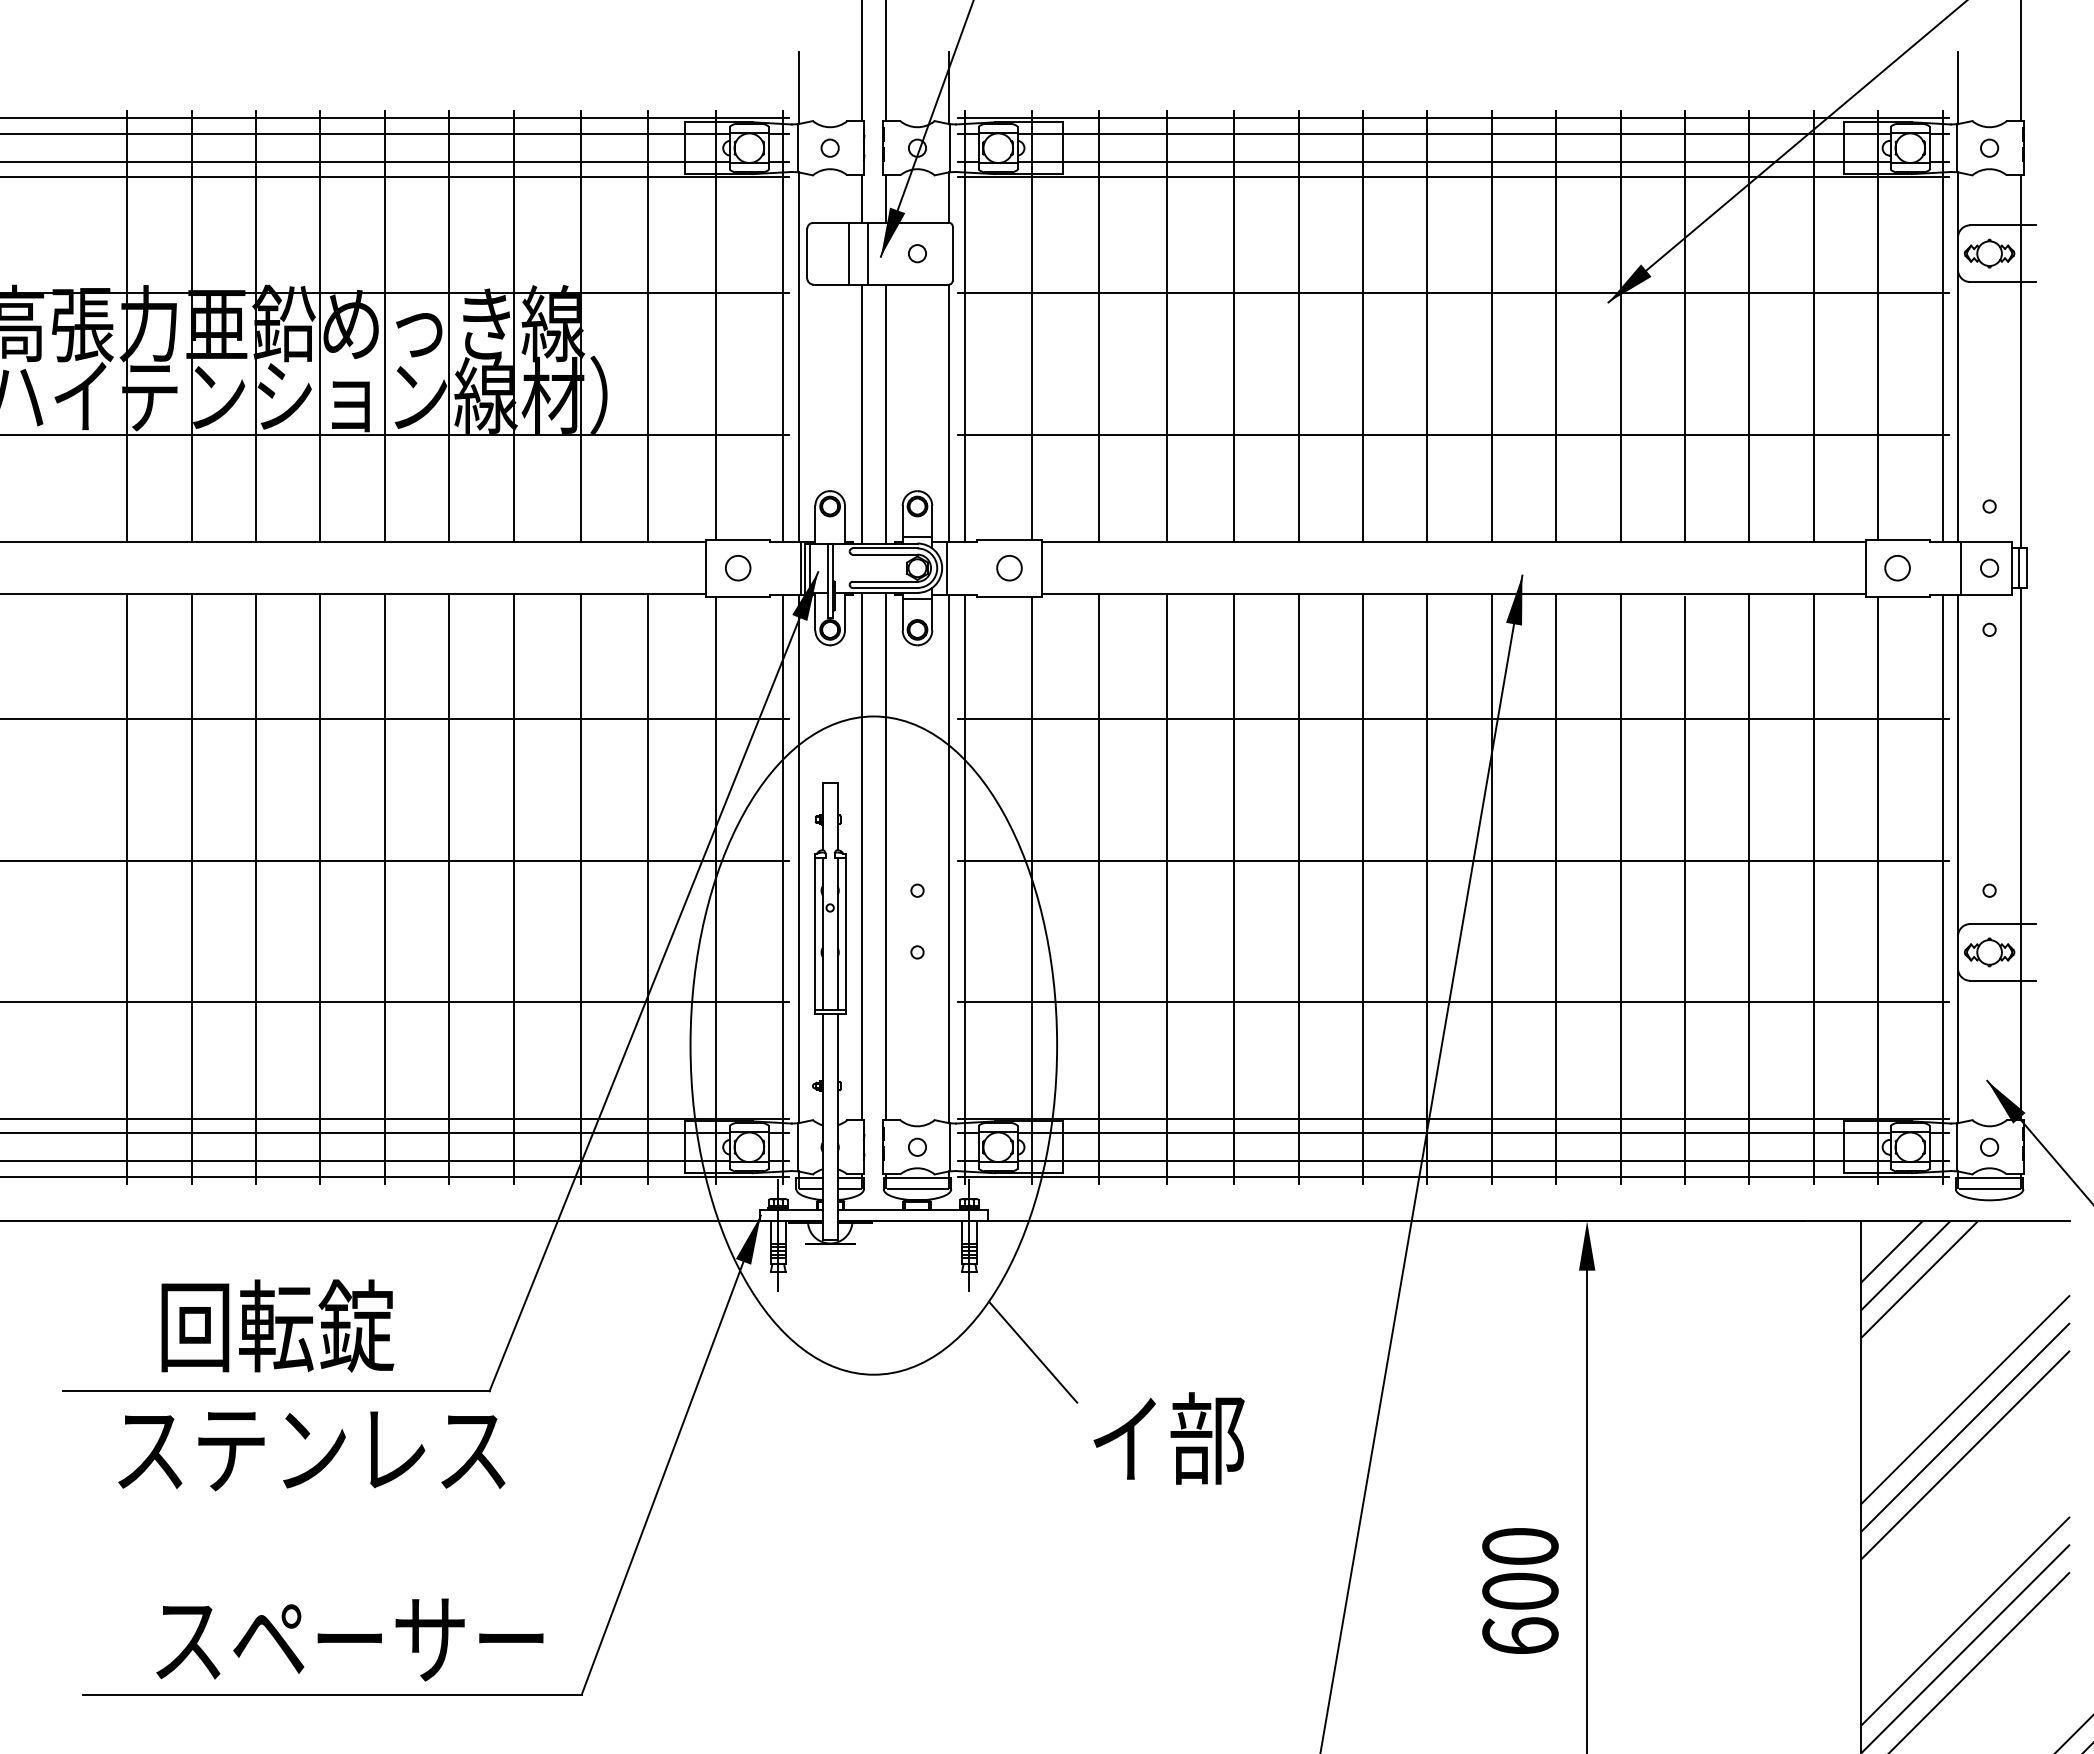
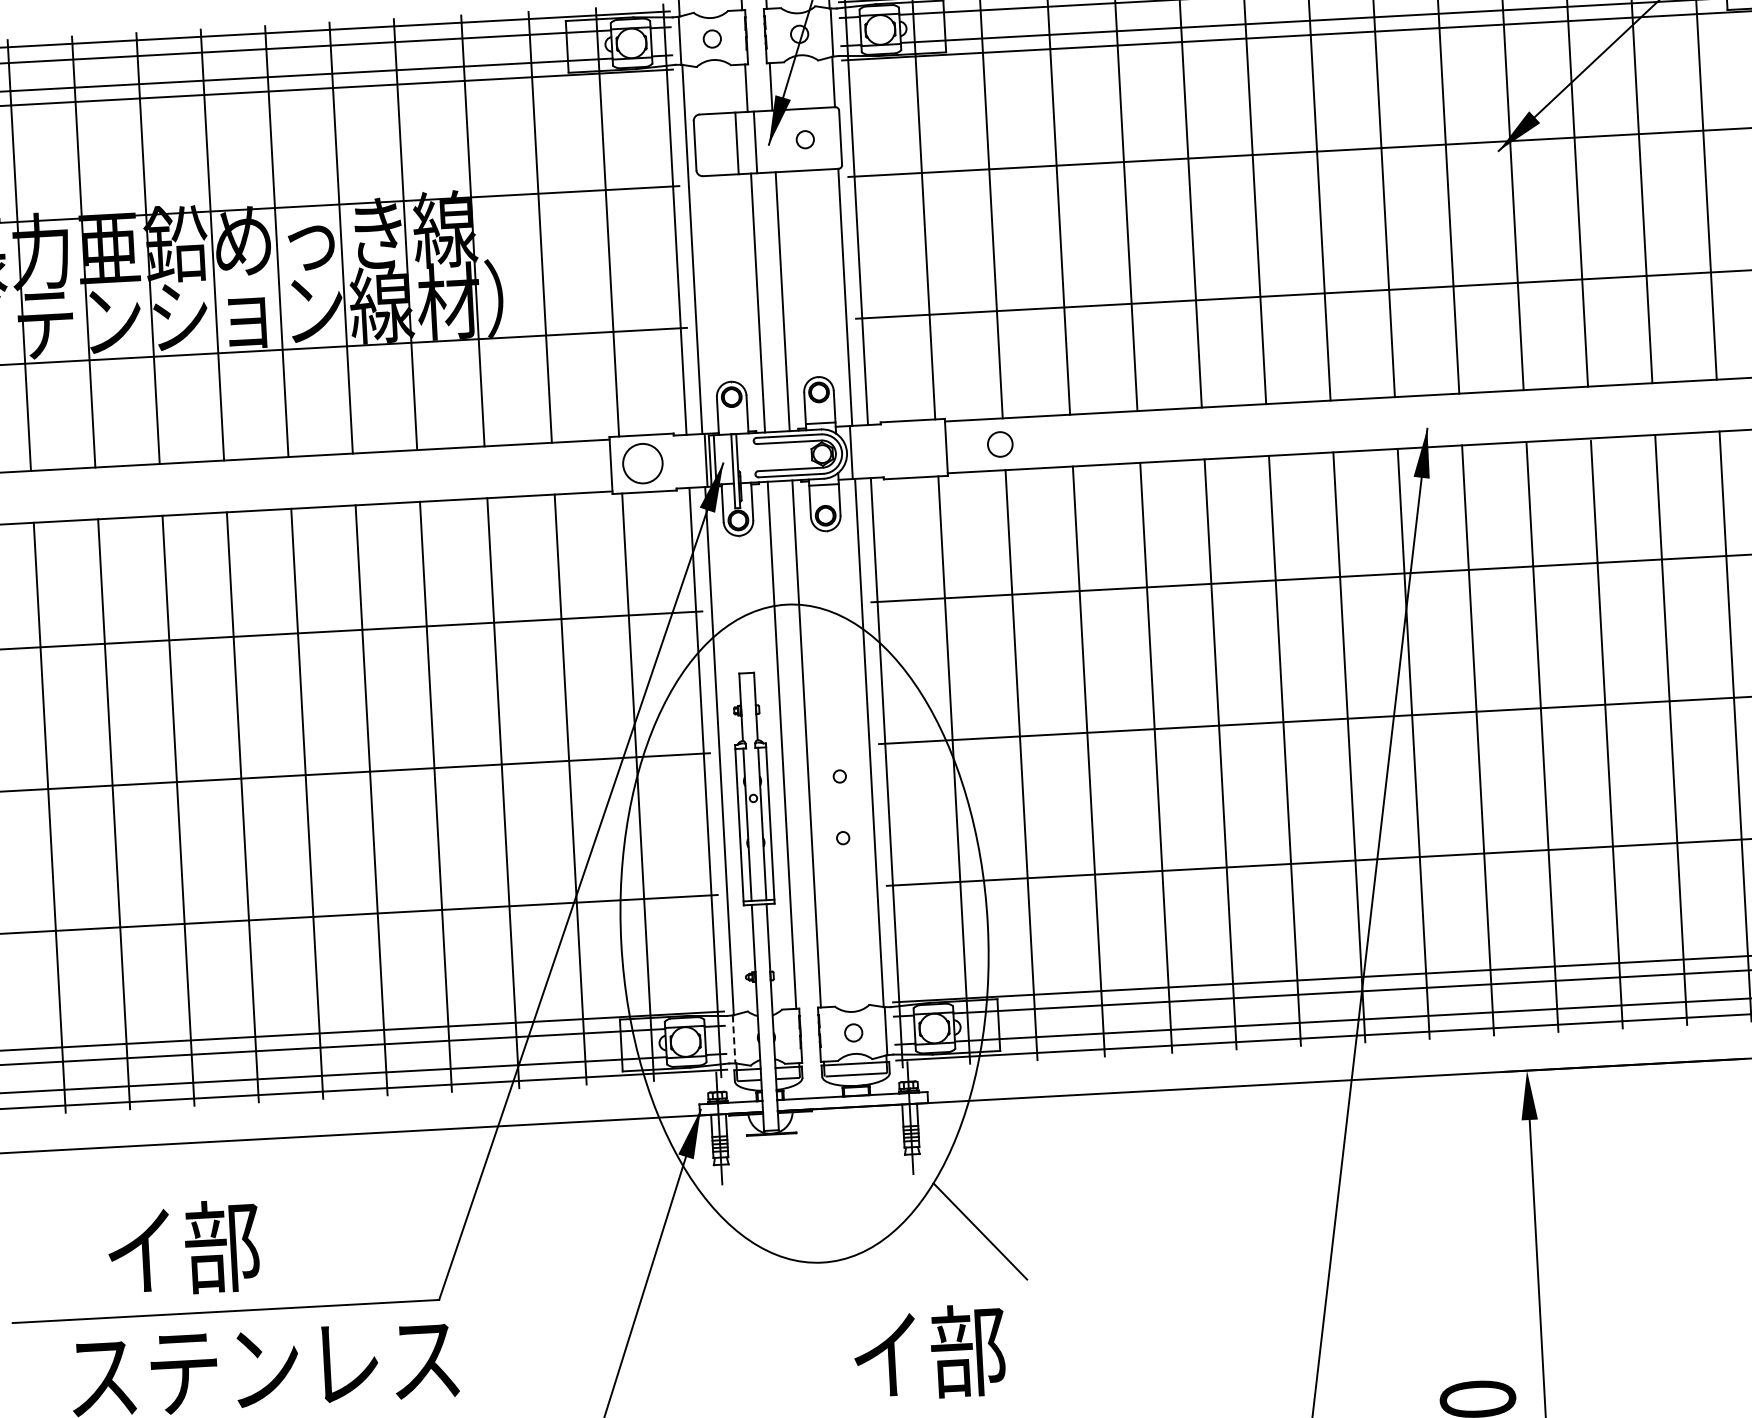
circle: (738, 568) -> (643, 464), size x1.6
circle: (1009, 568) -> (1000, 444), moved
line: (797, 1147) -> (733, 1039), solid -> dashed
text: (277, 1325) -> (223, 1245), 回転錠 -> イ部
text: (1168, 1438) -> (929, 1352), moved

